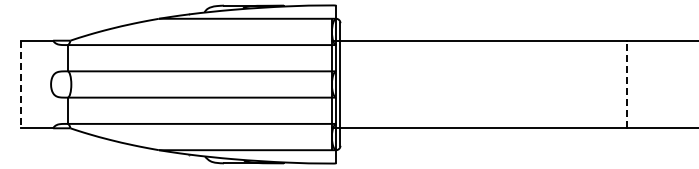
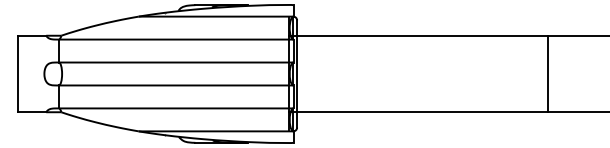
line: (20, 84) -> (17, 74), dashed -> solid
line: (627, 84) -> (547, 74), dashed -> solid

